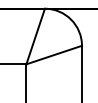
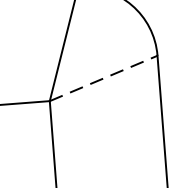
line: (54, 54) -> (104, 77), solid -> dashed

